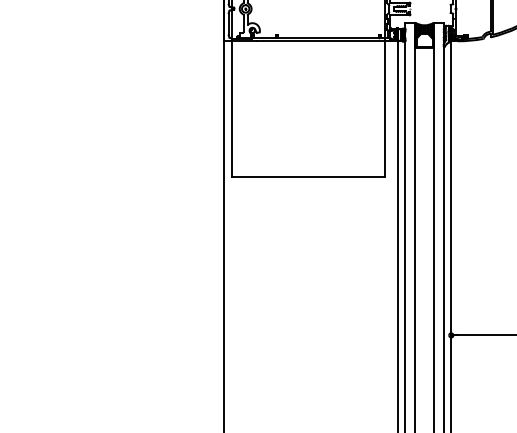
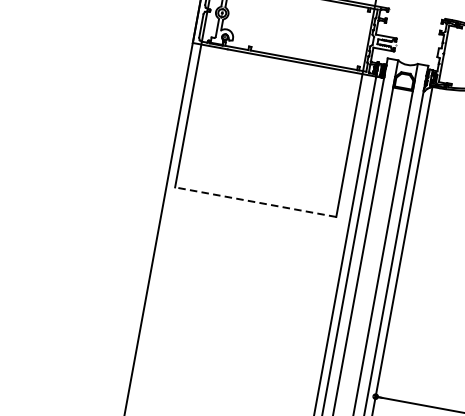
hatch: (424, 30) -> (406, 70), removed
line: (308, 176) -> (256, 201), solid -> dashed

